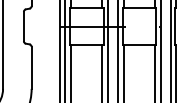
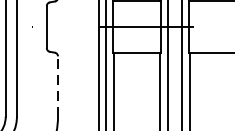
line: (31, 67) -> (57, 85), solid -> dashed

